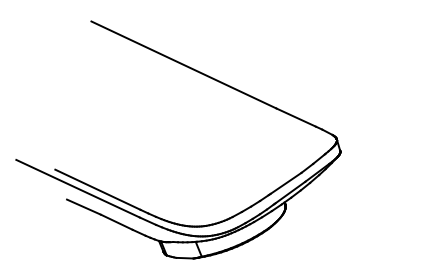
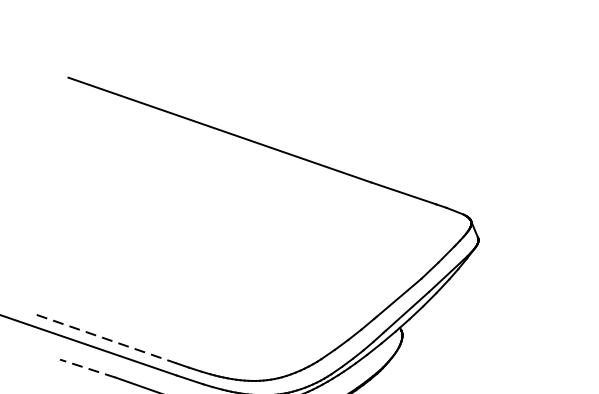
line: (98, 189) -> (107, 338), solid -> dashed
line: (83, 207) -> (87, 369), solid -> dashed

